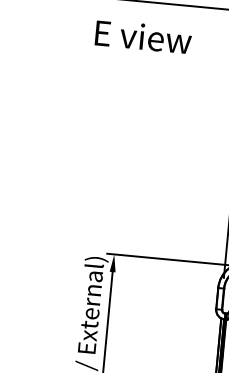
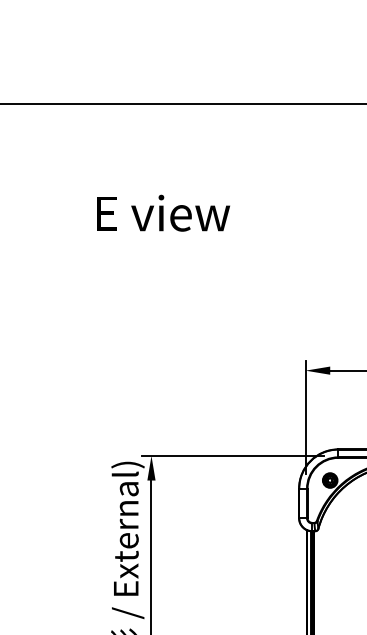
text: (143, 36) -> (163, 212), moved

